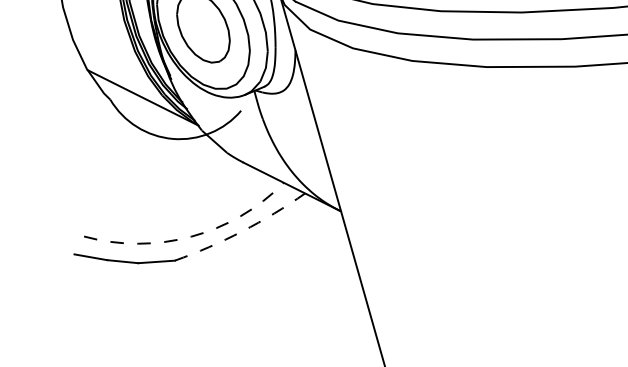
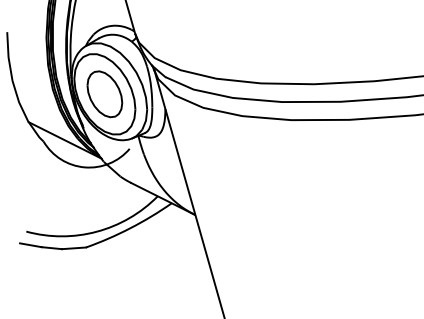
arc: (242, 231) -> (130, 228), dashed -> solid
arc: (190, 236) -> (96, 231), dashed -> solid

